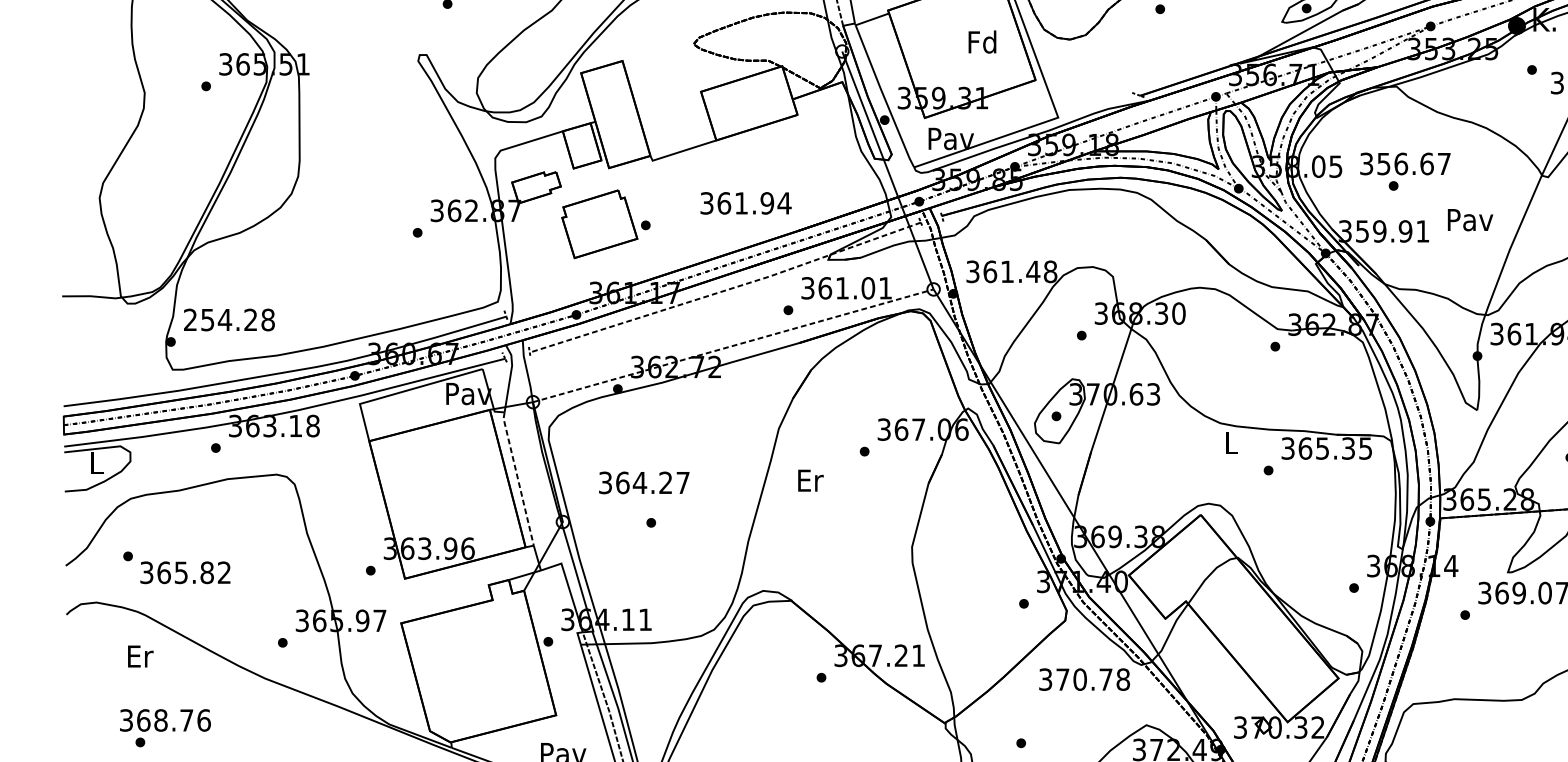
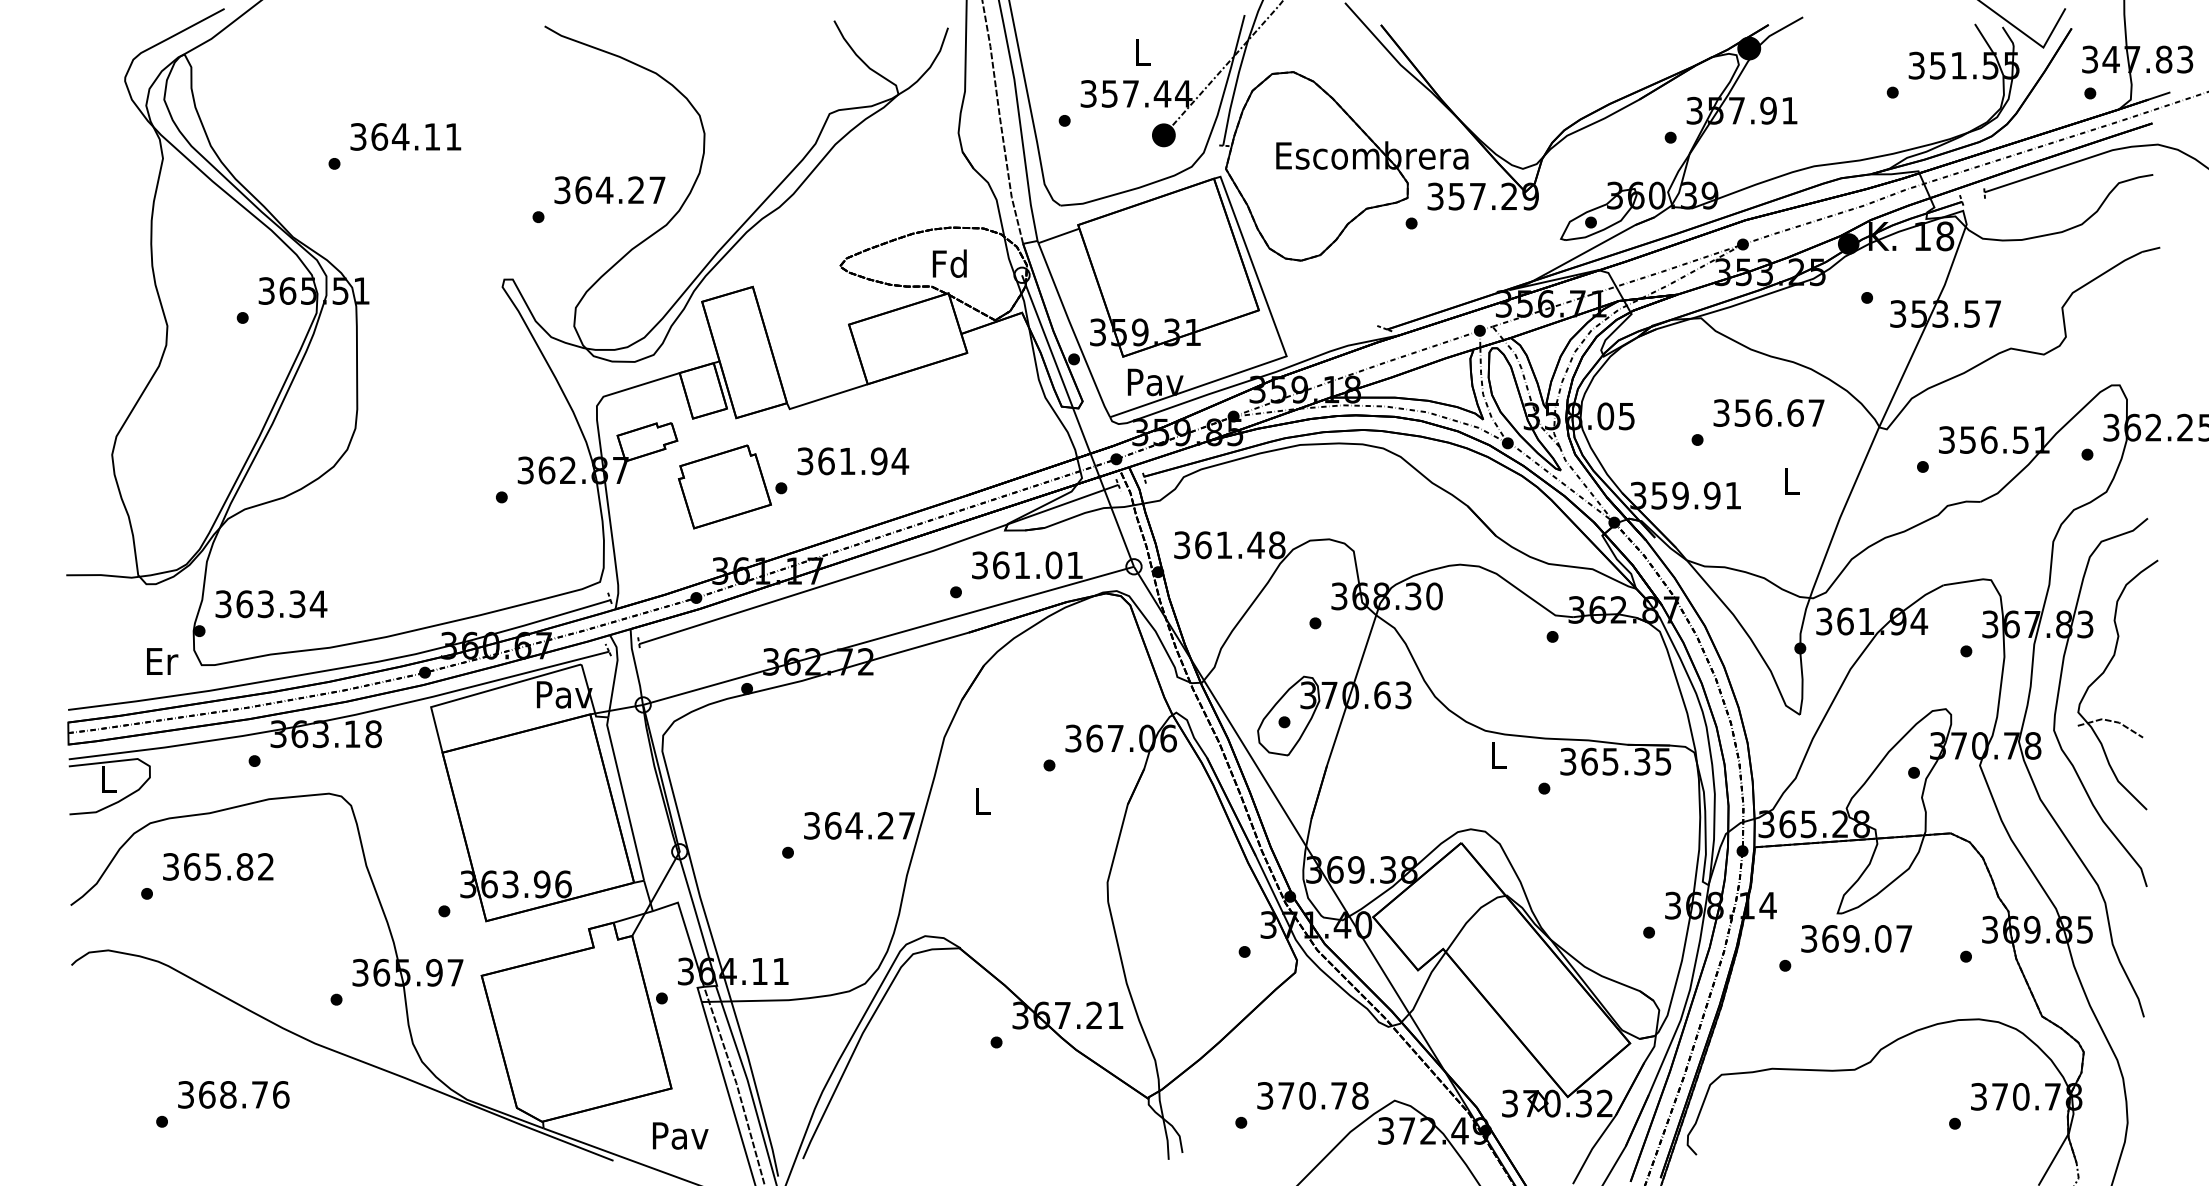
text: (982, 41) -> (949, 263), moved
text: (1405, 163) -> (1768, 412), moved
text: (746, 203) -> (853, 461), moved
text: (1470, 219) -> (1791, 481), Pav -> L
line: (726, 290) -> (880, 567), dashed -> solid
text: (229, 320) -> (271, 604), 254.28 -> 363.34
line: (733, 345) -> (888, 635), dashed -> solid
line: (517, 478) -> (624, 798), dashed -> solid
text: (810, 480) -> (983, 800), Er -> L
text: (644, 482) -> (859, 825), moved
text: (185, 572) -> (218, 866), moved
text: (140, 656) -> (162, 661), moved
text: (1084, 679) -> (1312, 1095), moved
text: (165, 720) -> (233, 1094), moved

